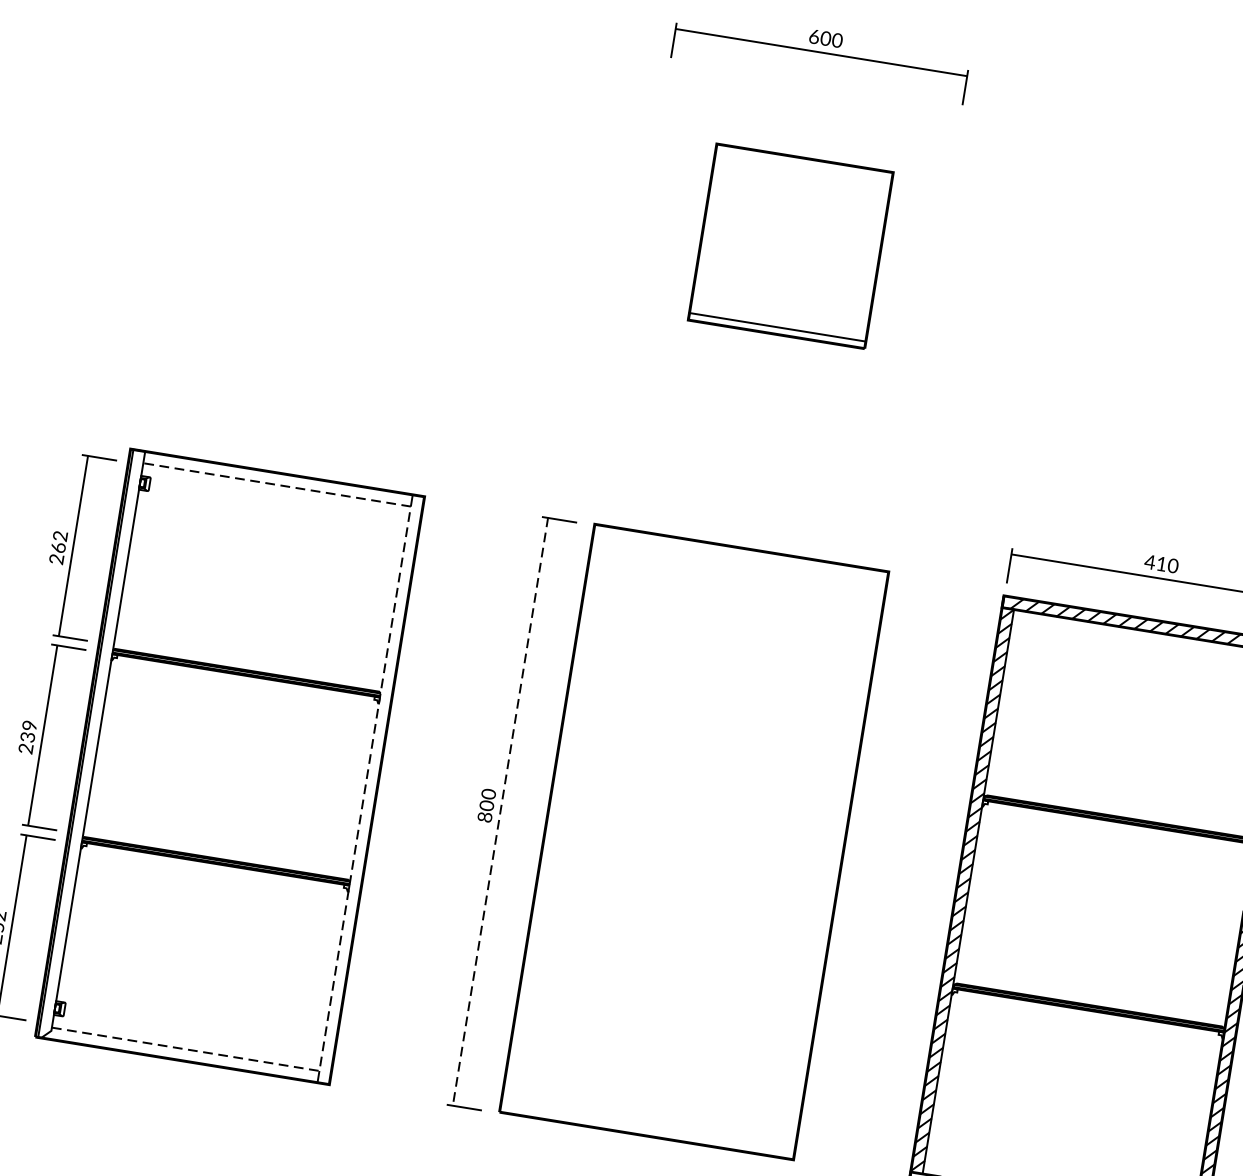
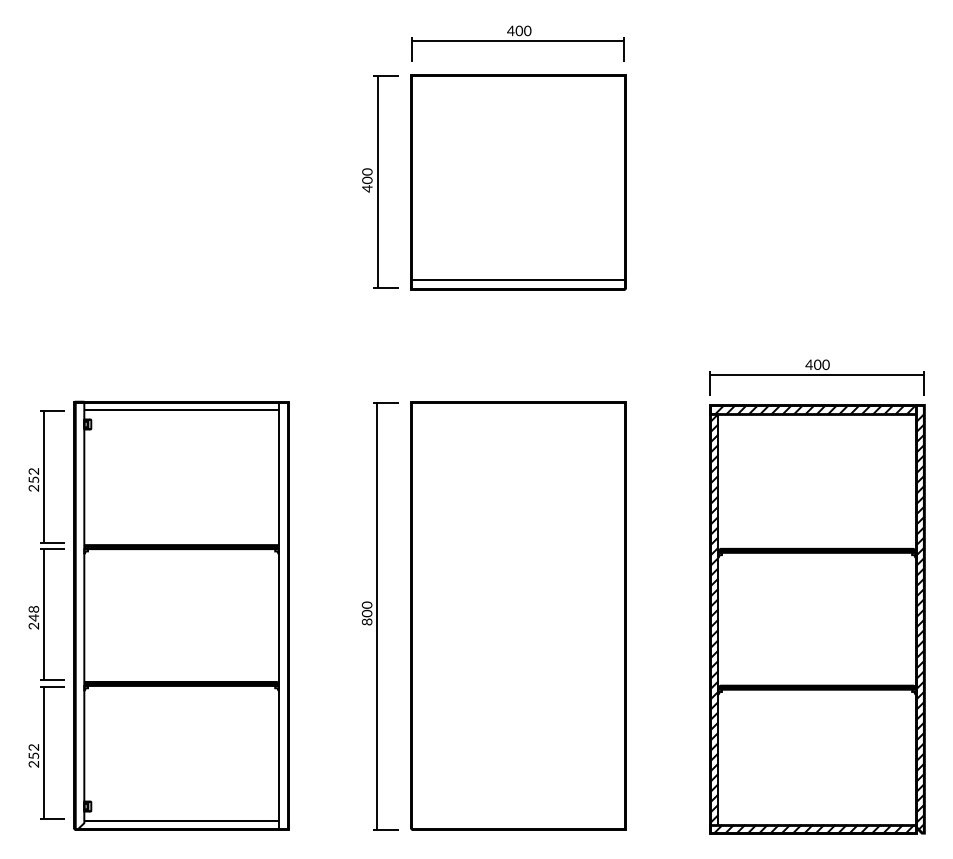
text: (813, 37) -> (510, 31), 600 -> 400
part: (601, 214) -> (380, 181), added
part: (790, 246) -> (518, 182), size x1.67
text: (58, 547) -> (33, 479), 262 -> 252
text: (1161, 563) -> (817, 364), 410 -> 400
text: (28, 731) -> (33, 613), 239 -> 248
line: (364, 788) -> (278, 615), dashed -> solid
line: (500, 812) -> (377, 616), dashed -> solid

